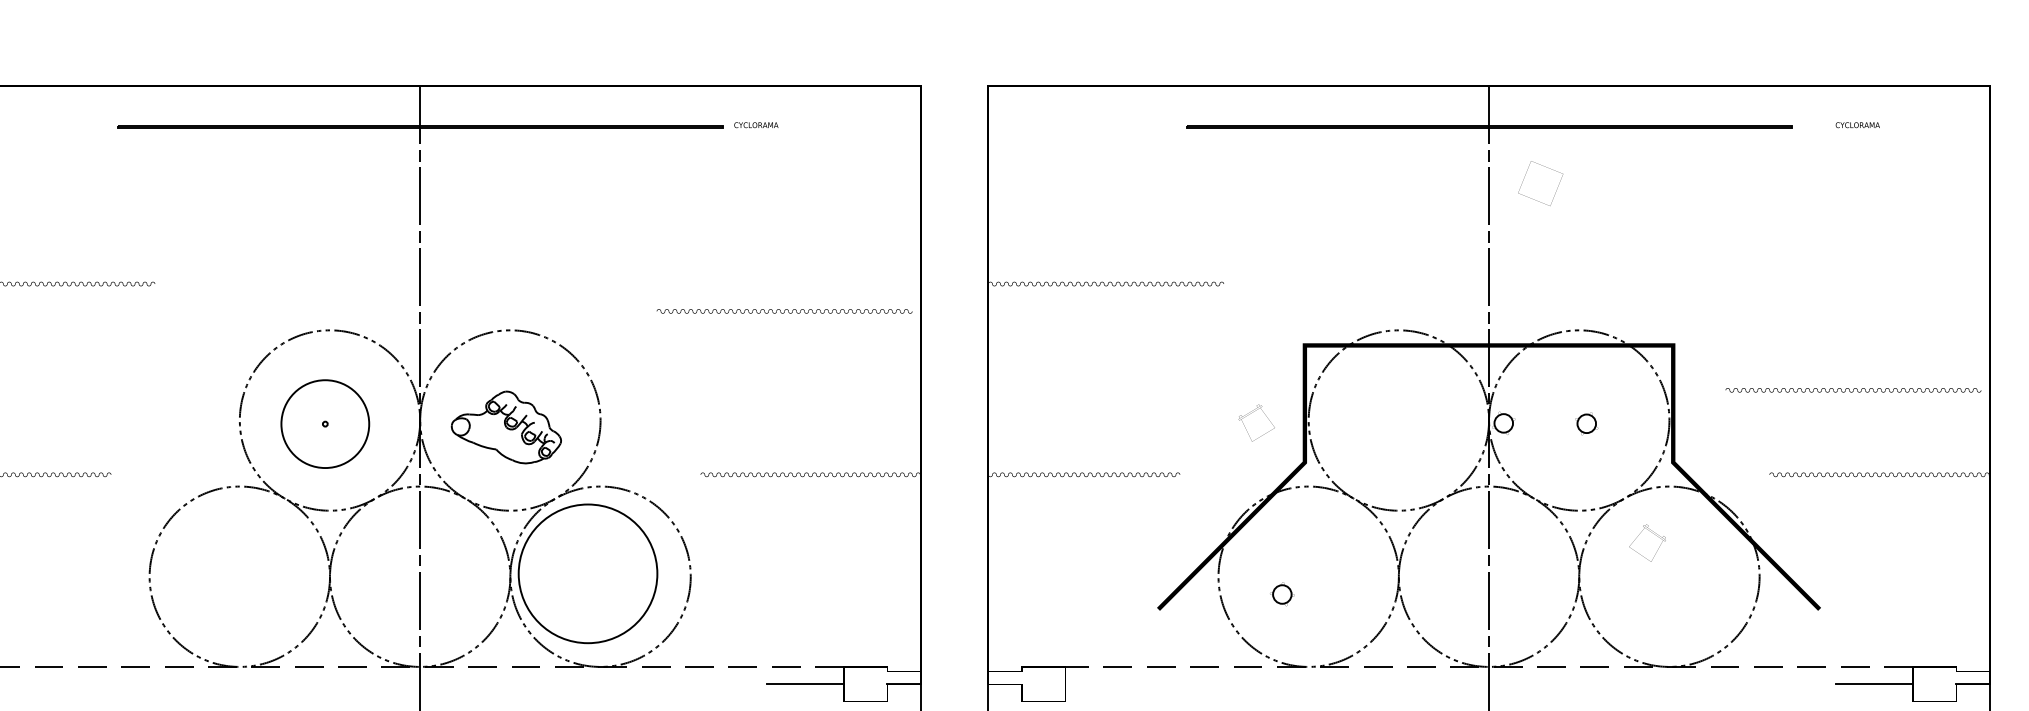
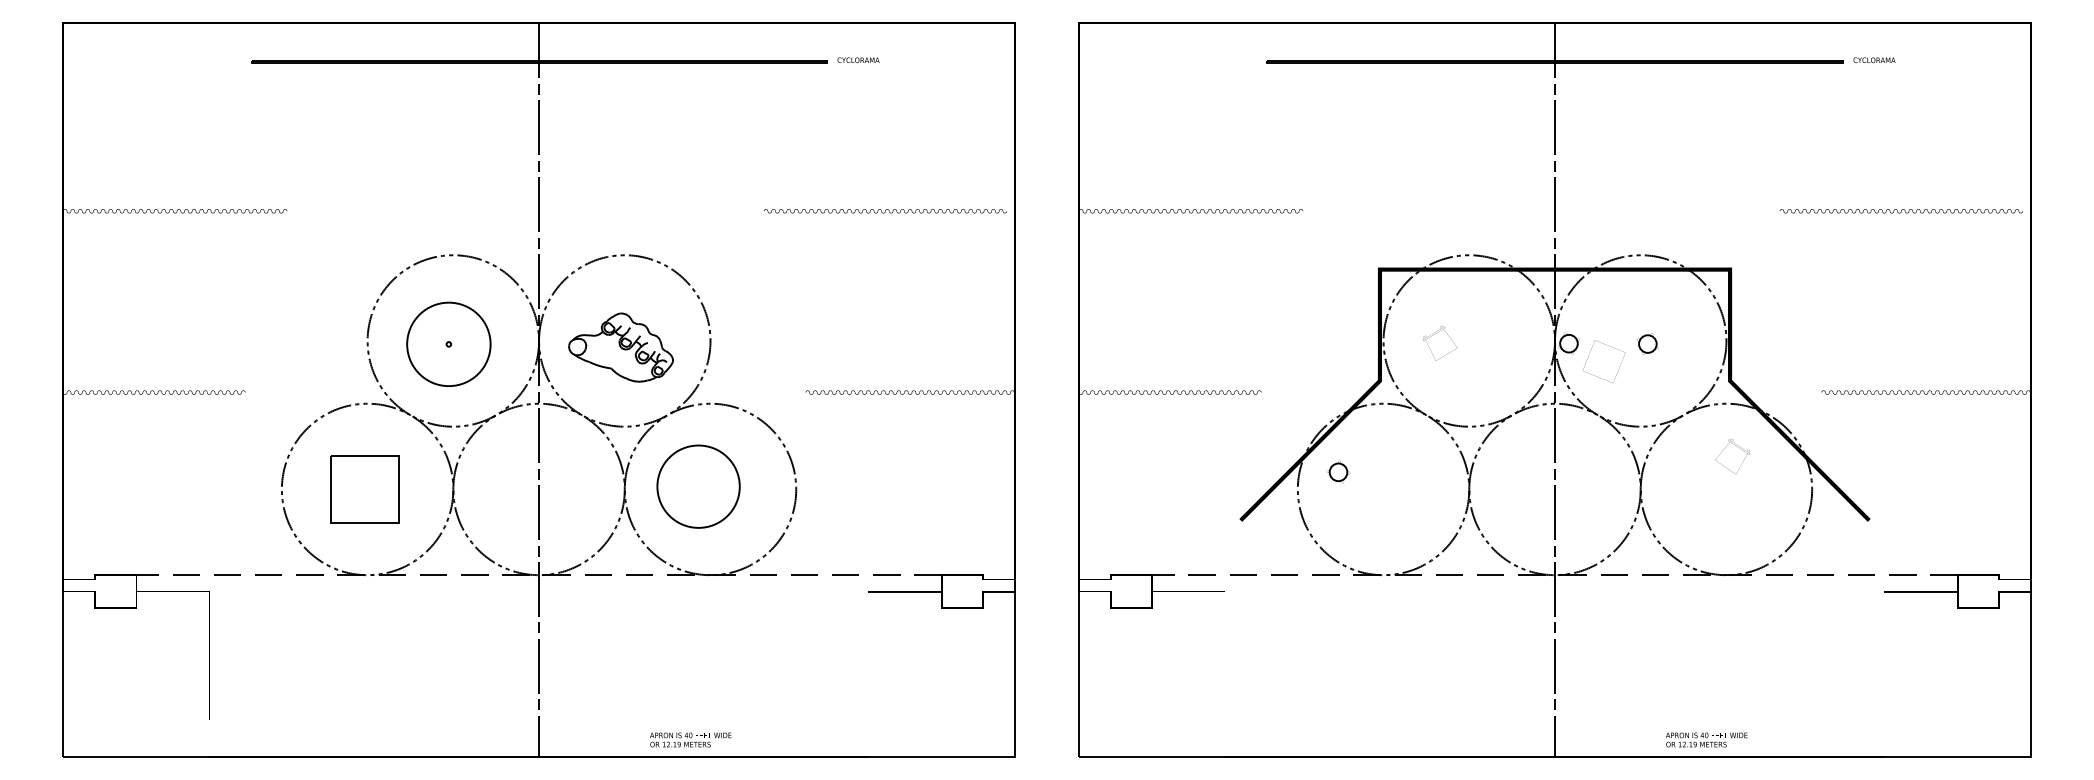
text: (1857, 124) -> (1874, 59), moved
part: (1524, 179) -> (1588, 357), moved
part: (784, 311) -> (885, 211), moved
part: (1853, 390) -> (1901, 211), moved
part: (1252, 412) -> (1436, 333), moved
part: (1651, 532) -> (1736, 446), moved
circle: (587, 573) -> (698, 486), size x0.62
part: (236, 576) -> (364, 489), added
part: (1282, 593) -> (1338, 471), moved

